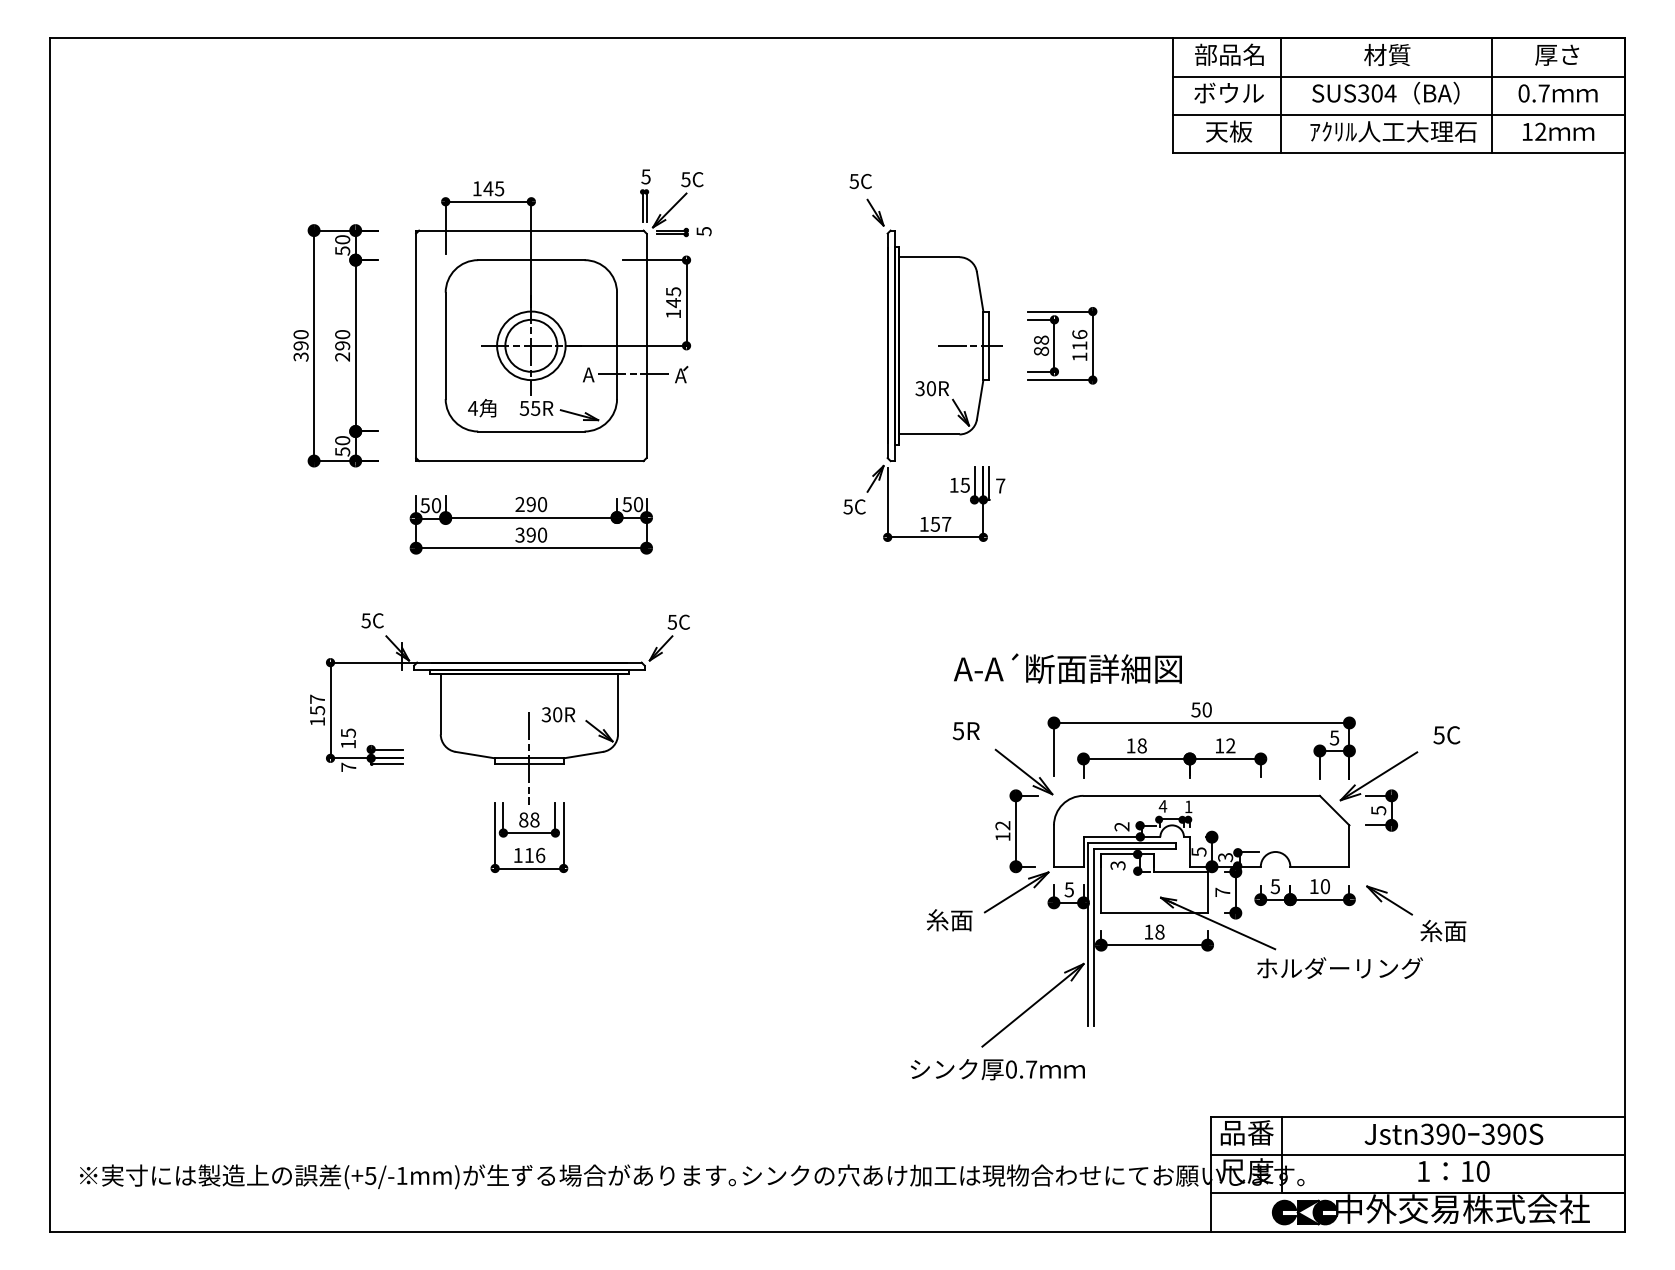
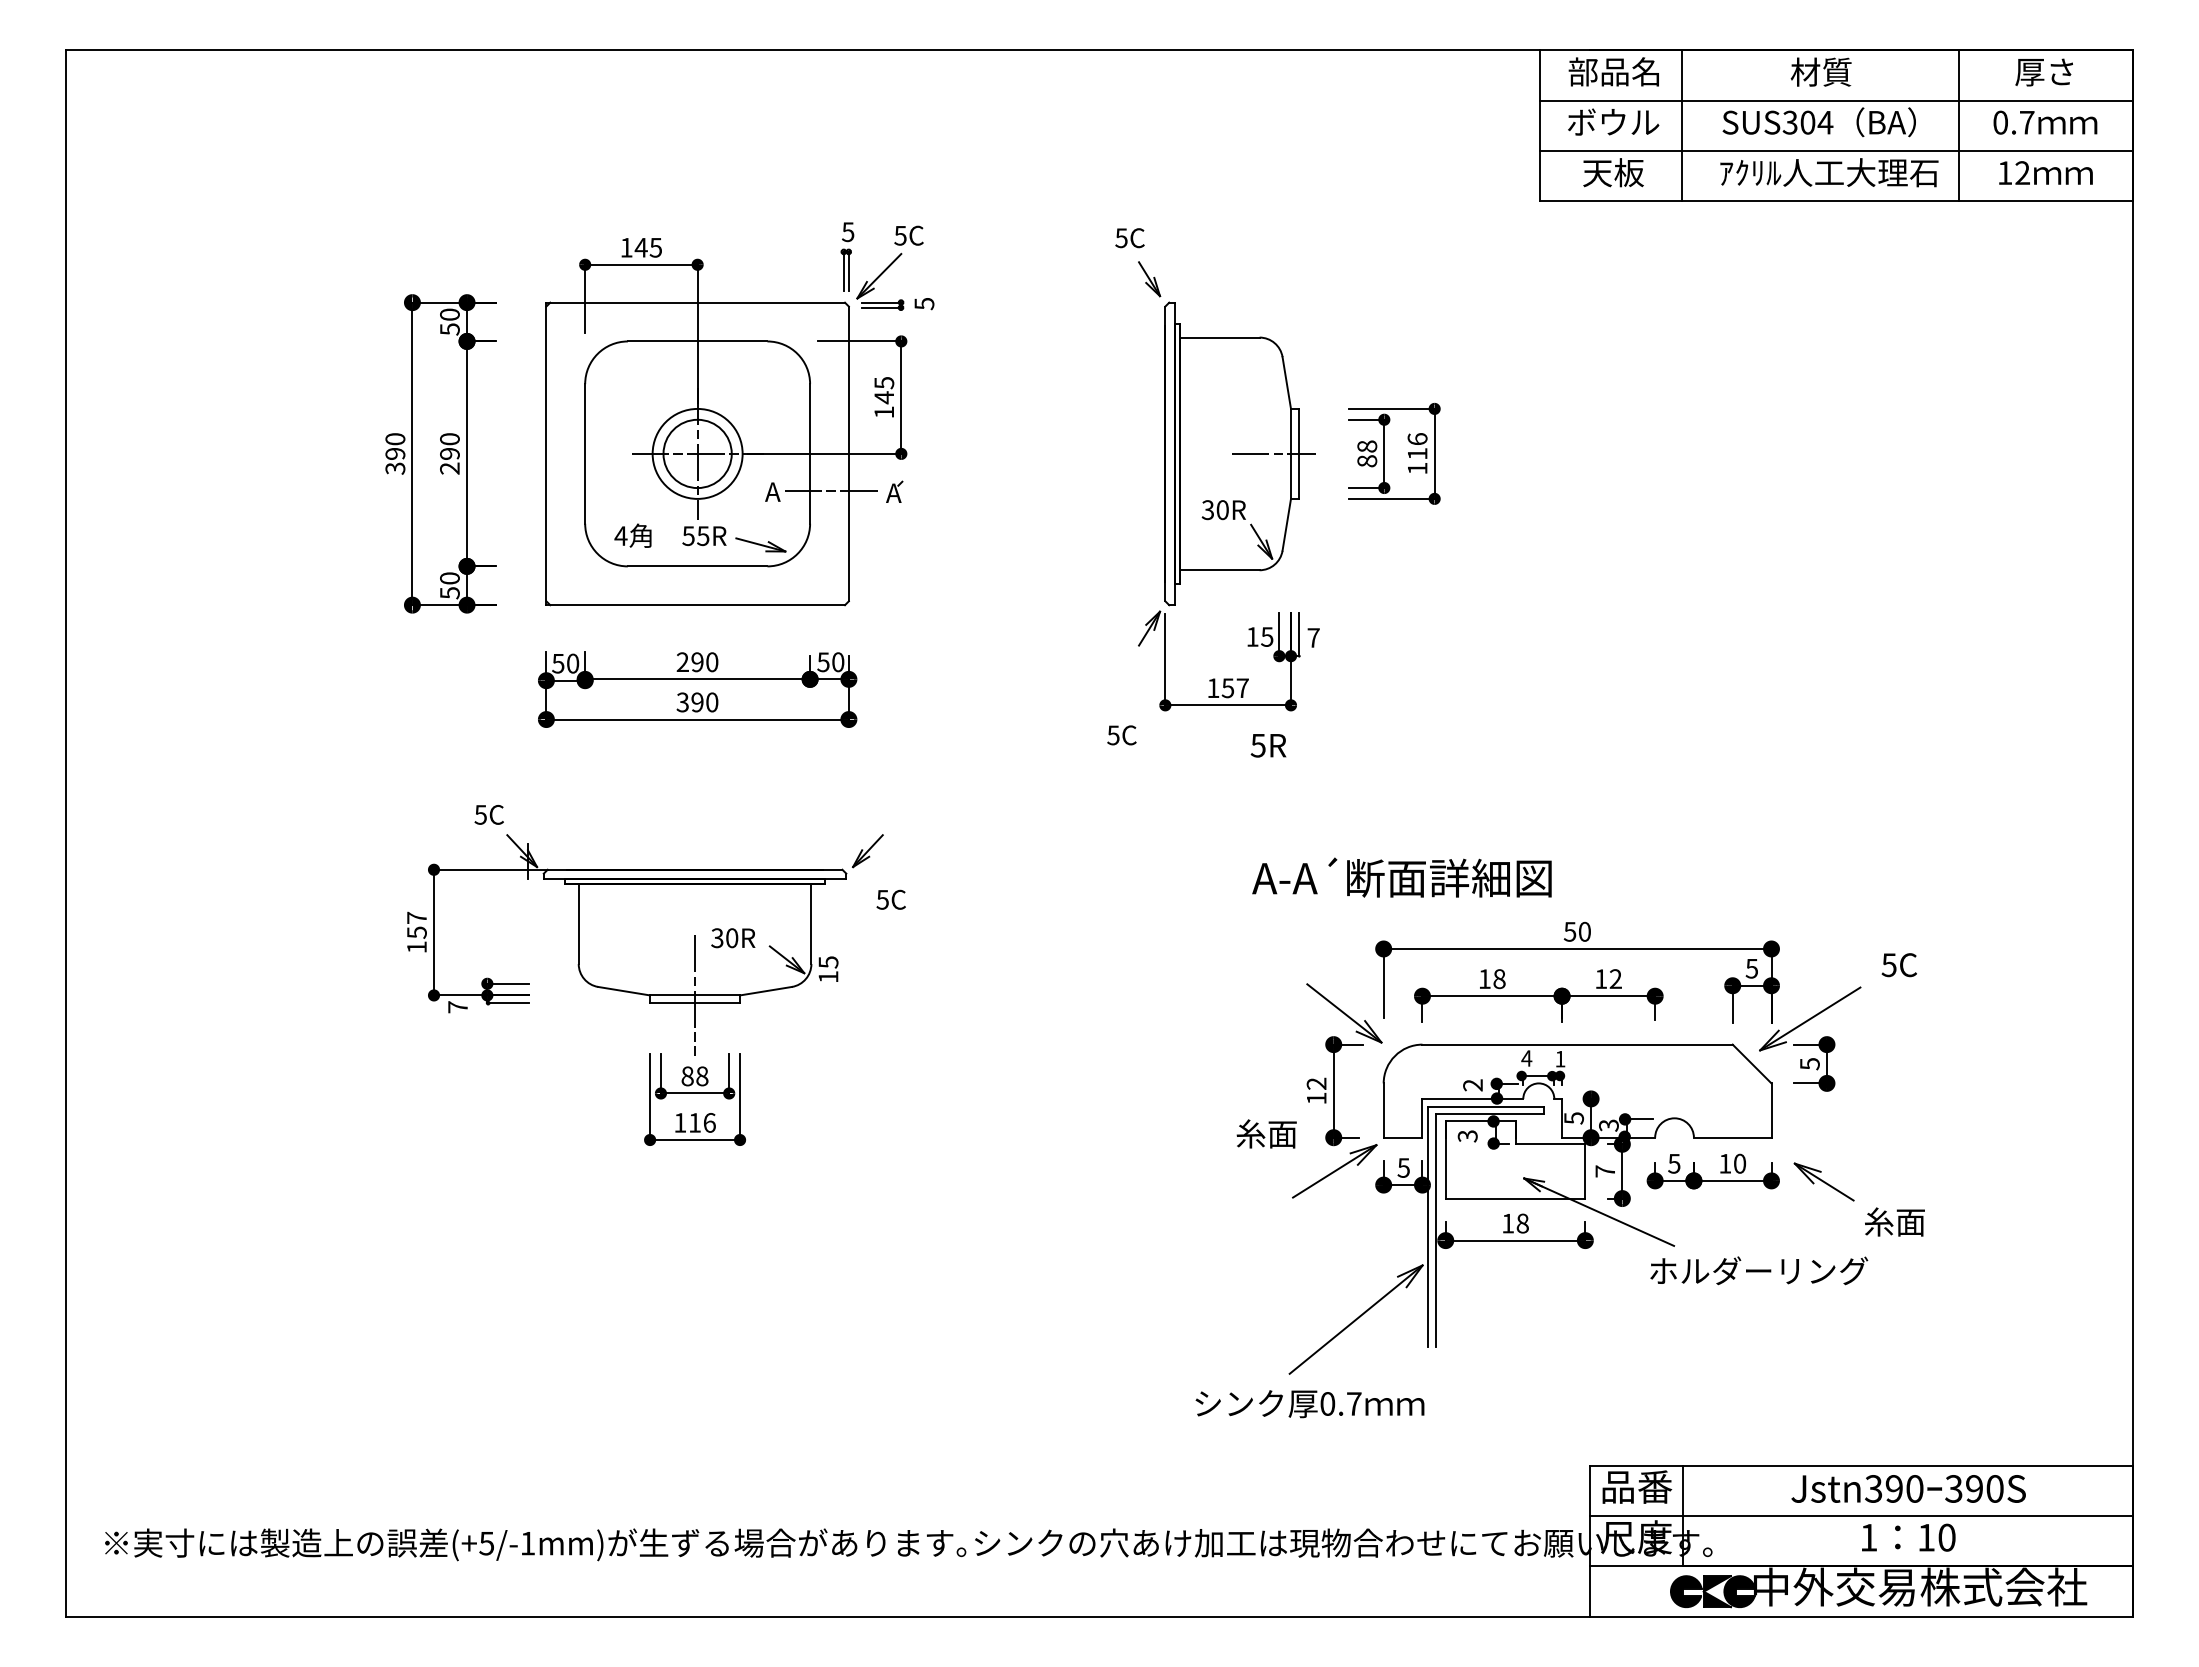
text: (854, 507) -> (1121, 735), moved
text: (678, 622) -> (890, 899), moved
text: (966, 730) -> (1268, 745), moved
text: (348, 737) -> (828, 968), moved
text: (949, 919) -> (1266, 1133), moved

